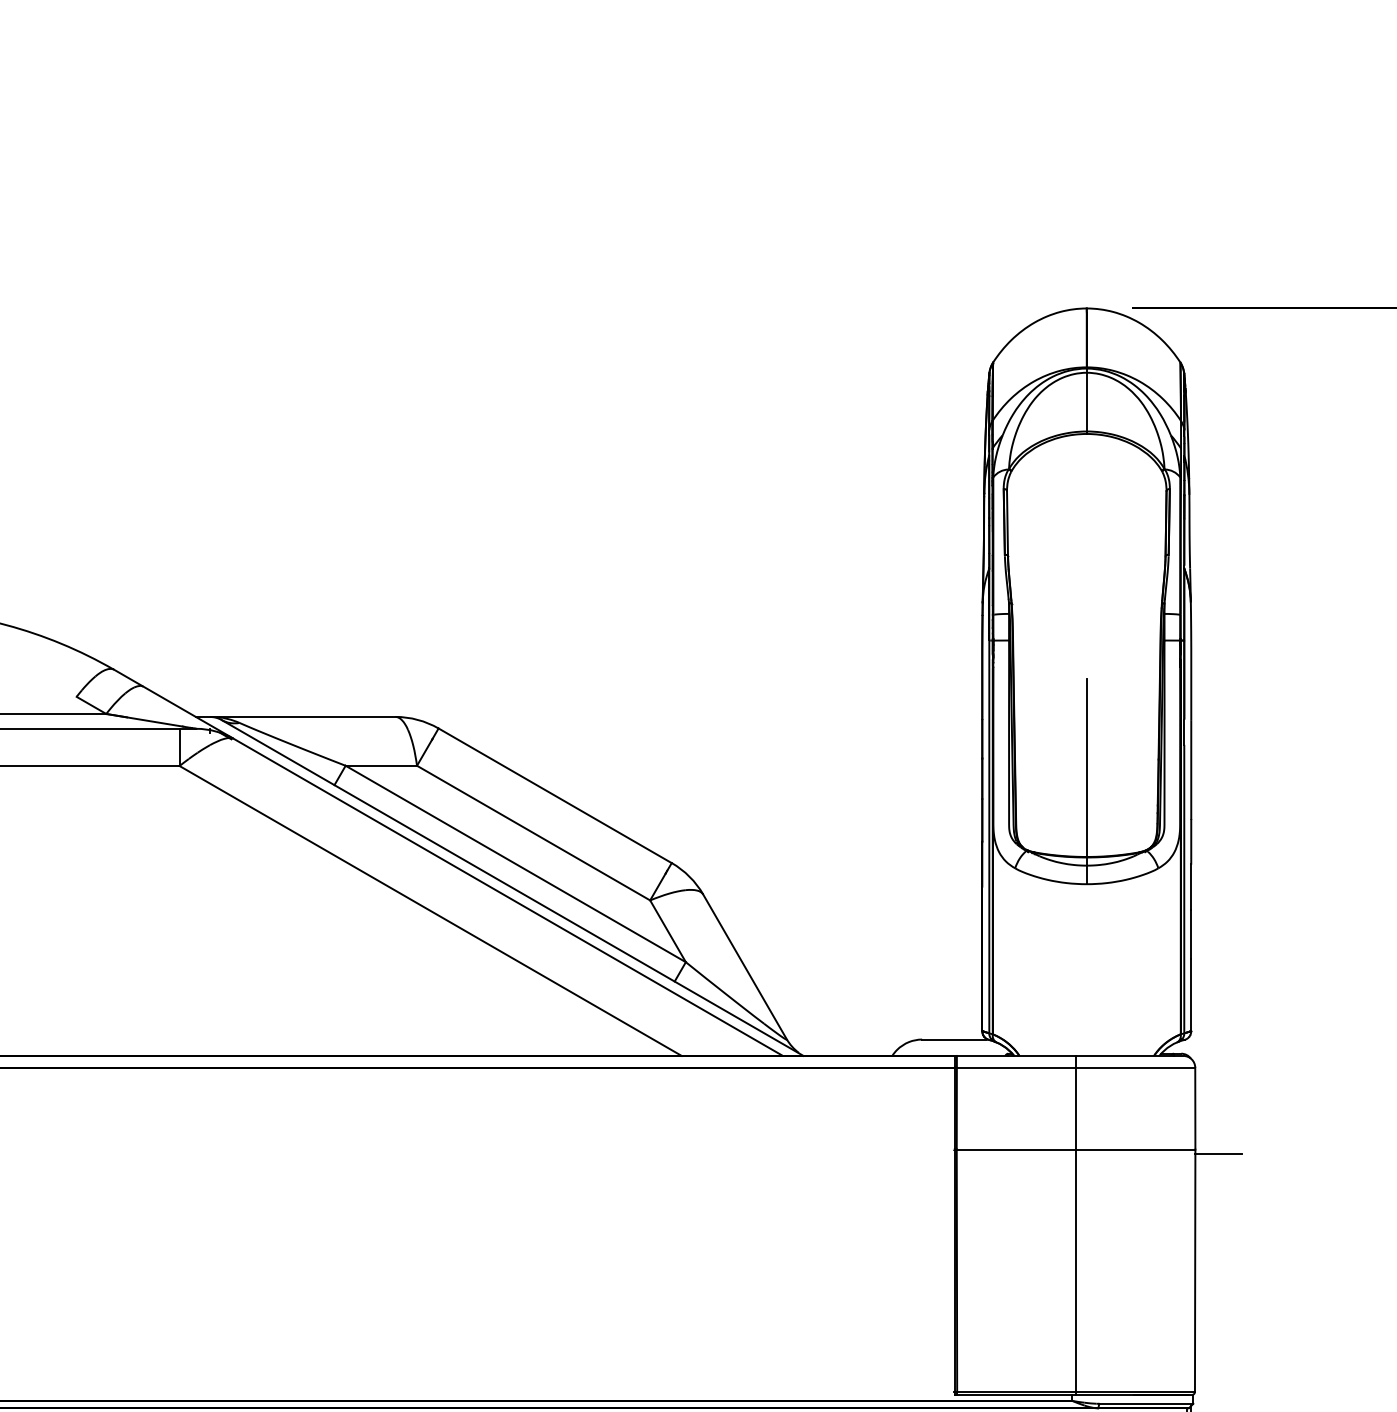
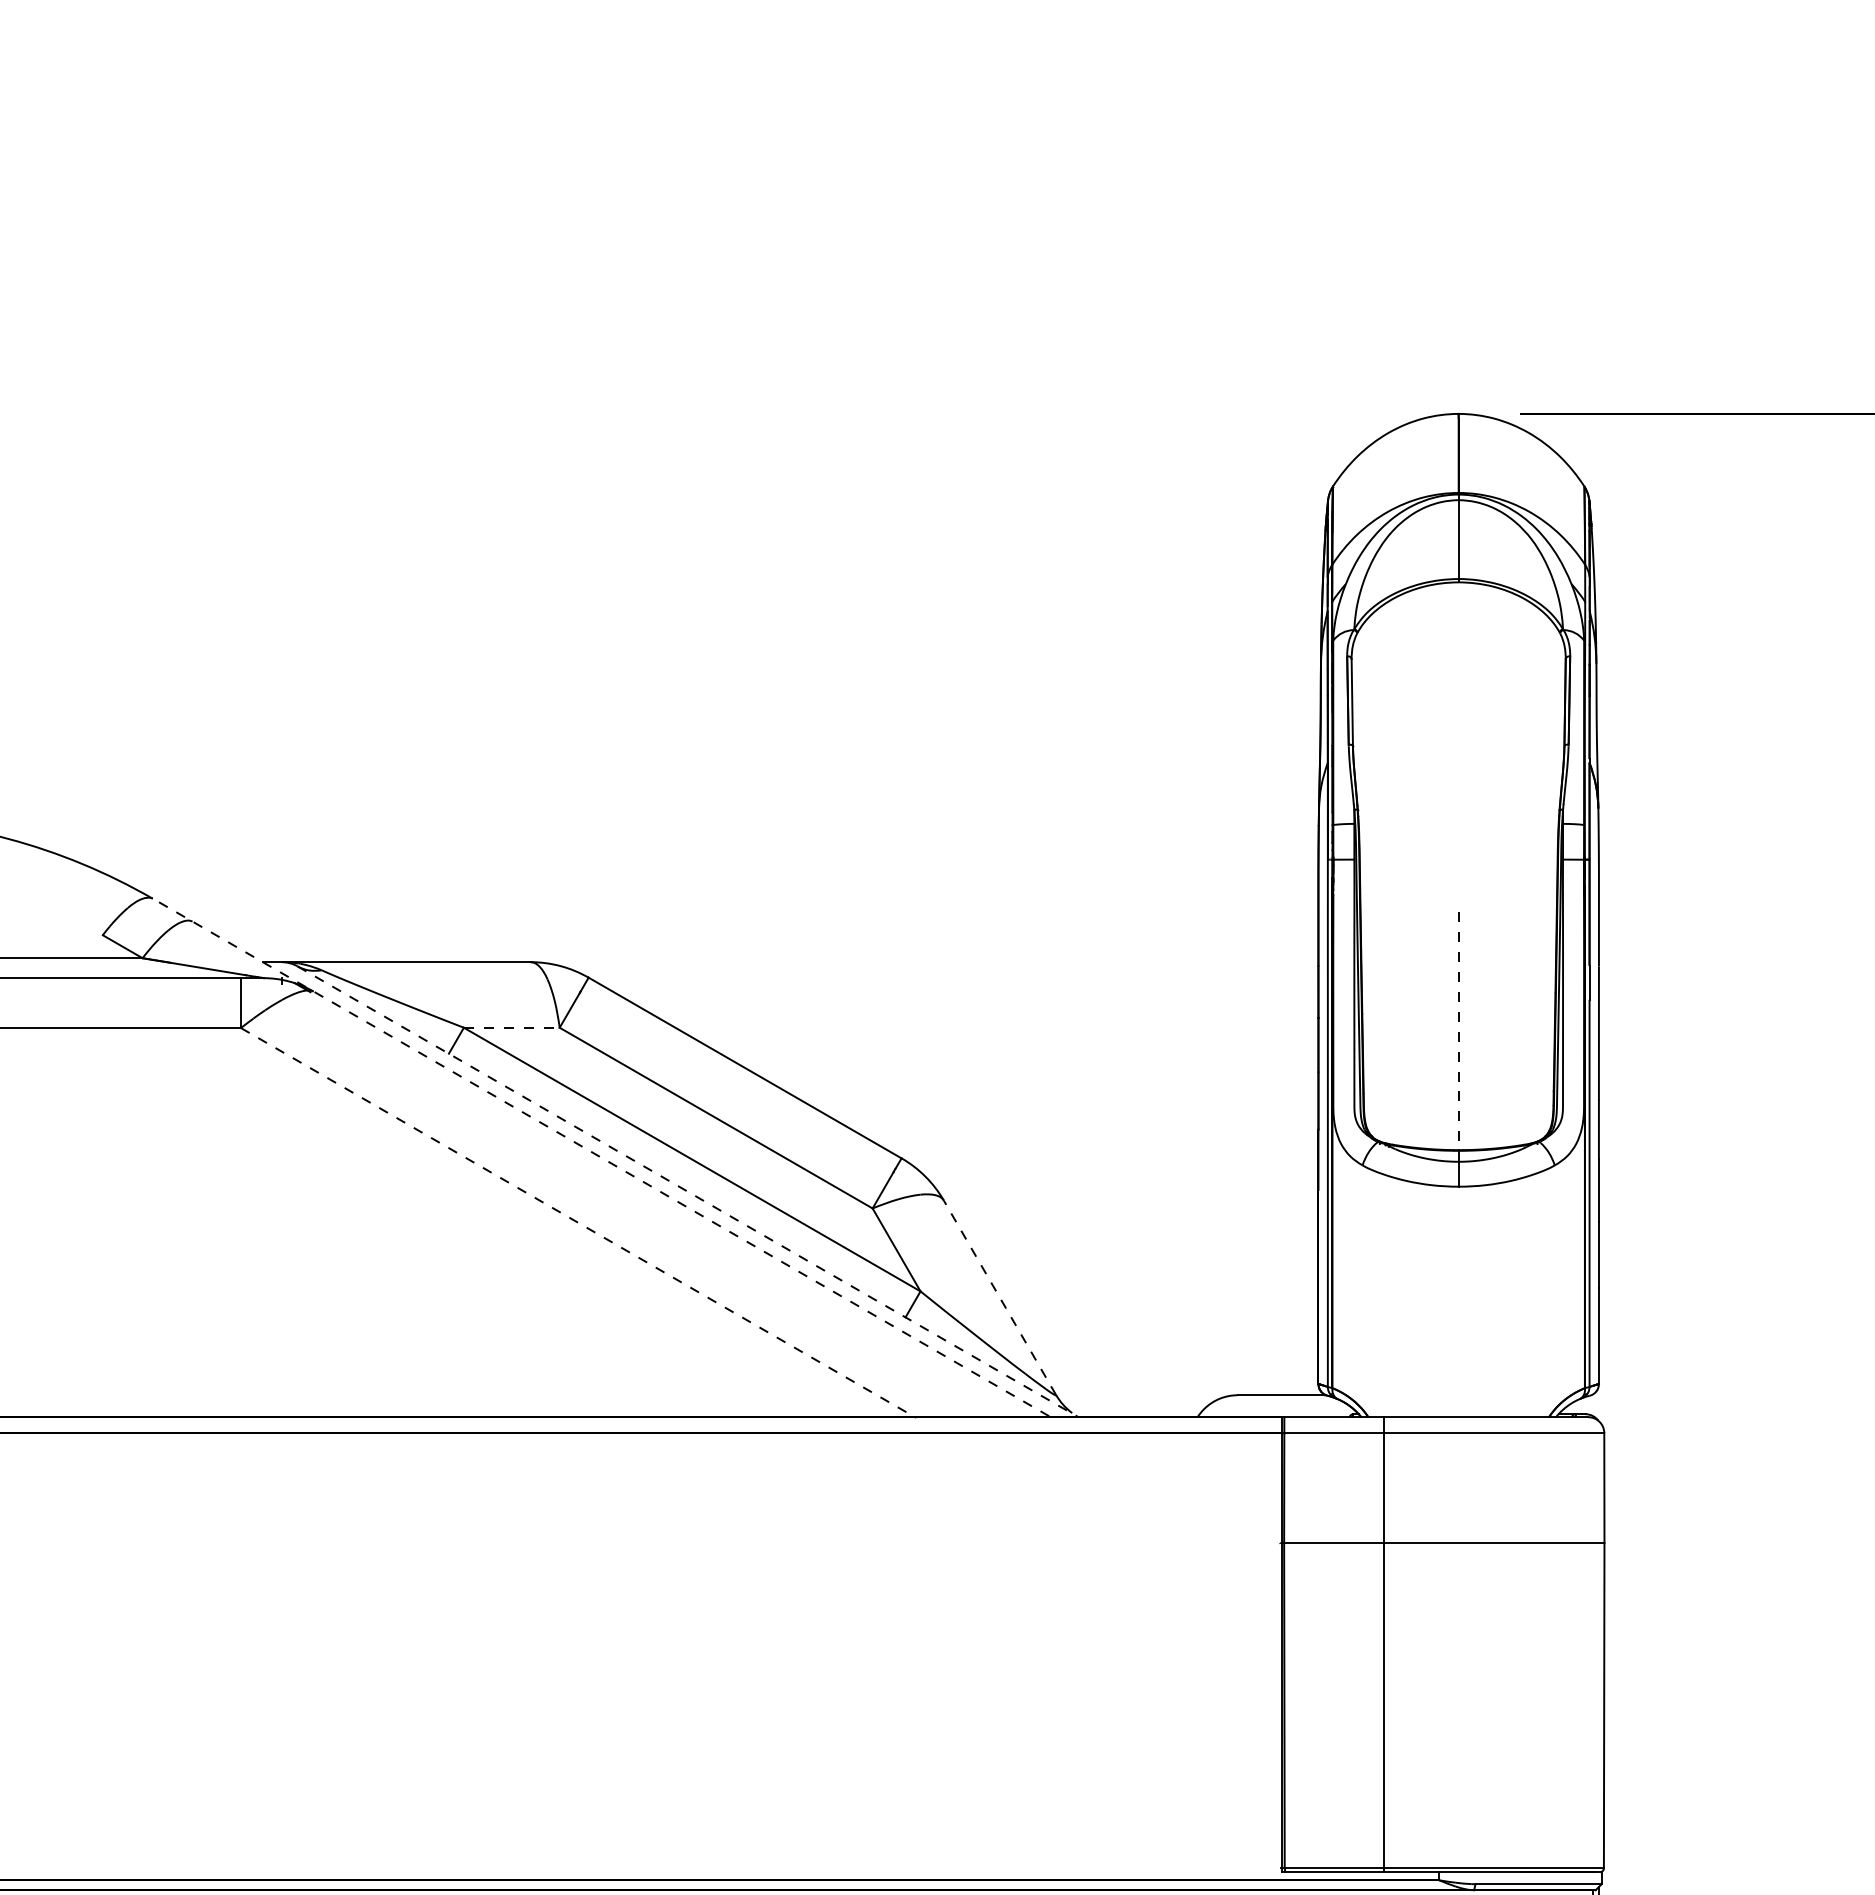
line: (381, 765) -> (511, 1027), solid -> dashed
line: (1086, 768) -> (1458, 1031), solid -> dashed
line: (447, 862) -> (600, 1157), solid -> dashed
line: (512, 887) -> (688, 1191), solid -> dashed
line: (431, 910) -> (578, 1222), solid -> dashed
line: (744, 966) -> (999, 1297), solid -> dashed
line: (1218, 1153) -> (1635, 1548), removed
line: (1076, 1225) -> (1383, 1644), moved

